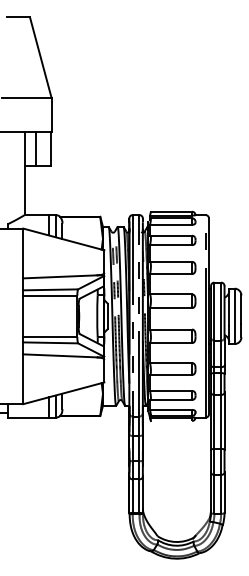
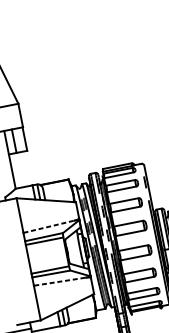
line: (60, 276) -> (49, 226), solid -> dashed
line: (60, 355) -> (59, 281), solid -> dashed

